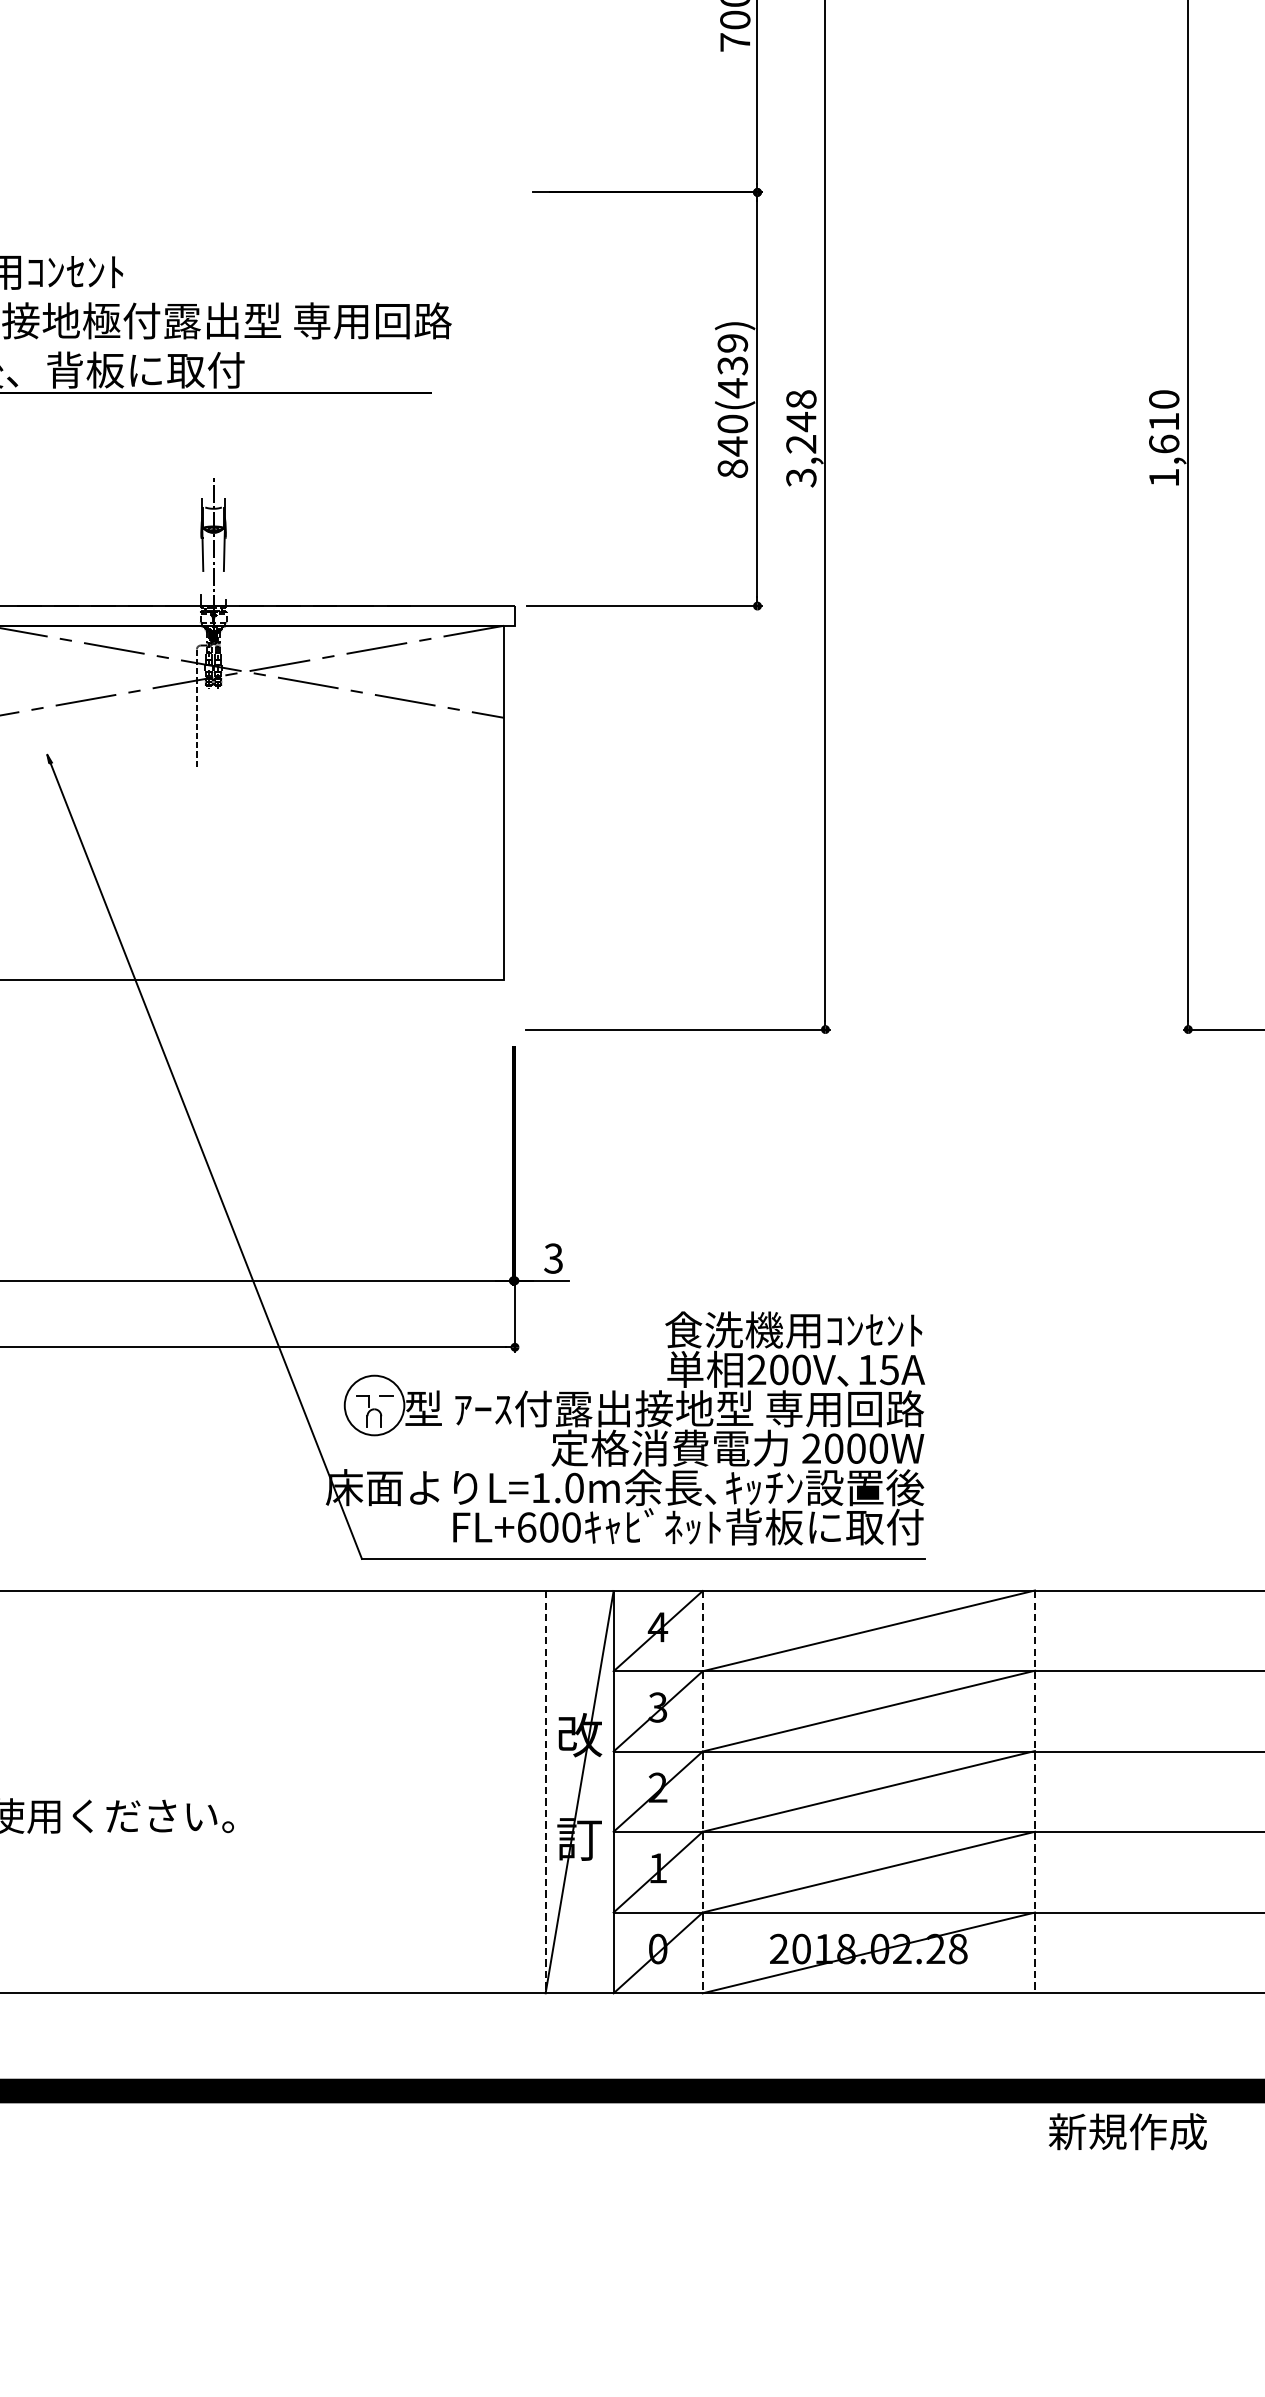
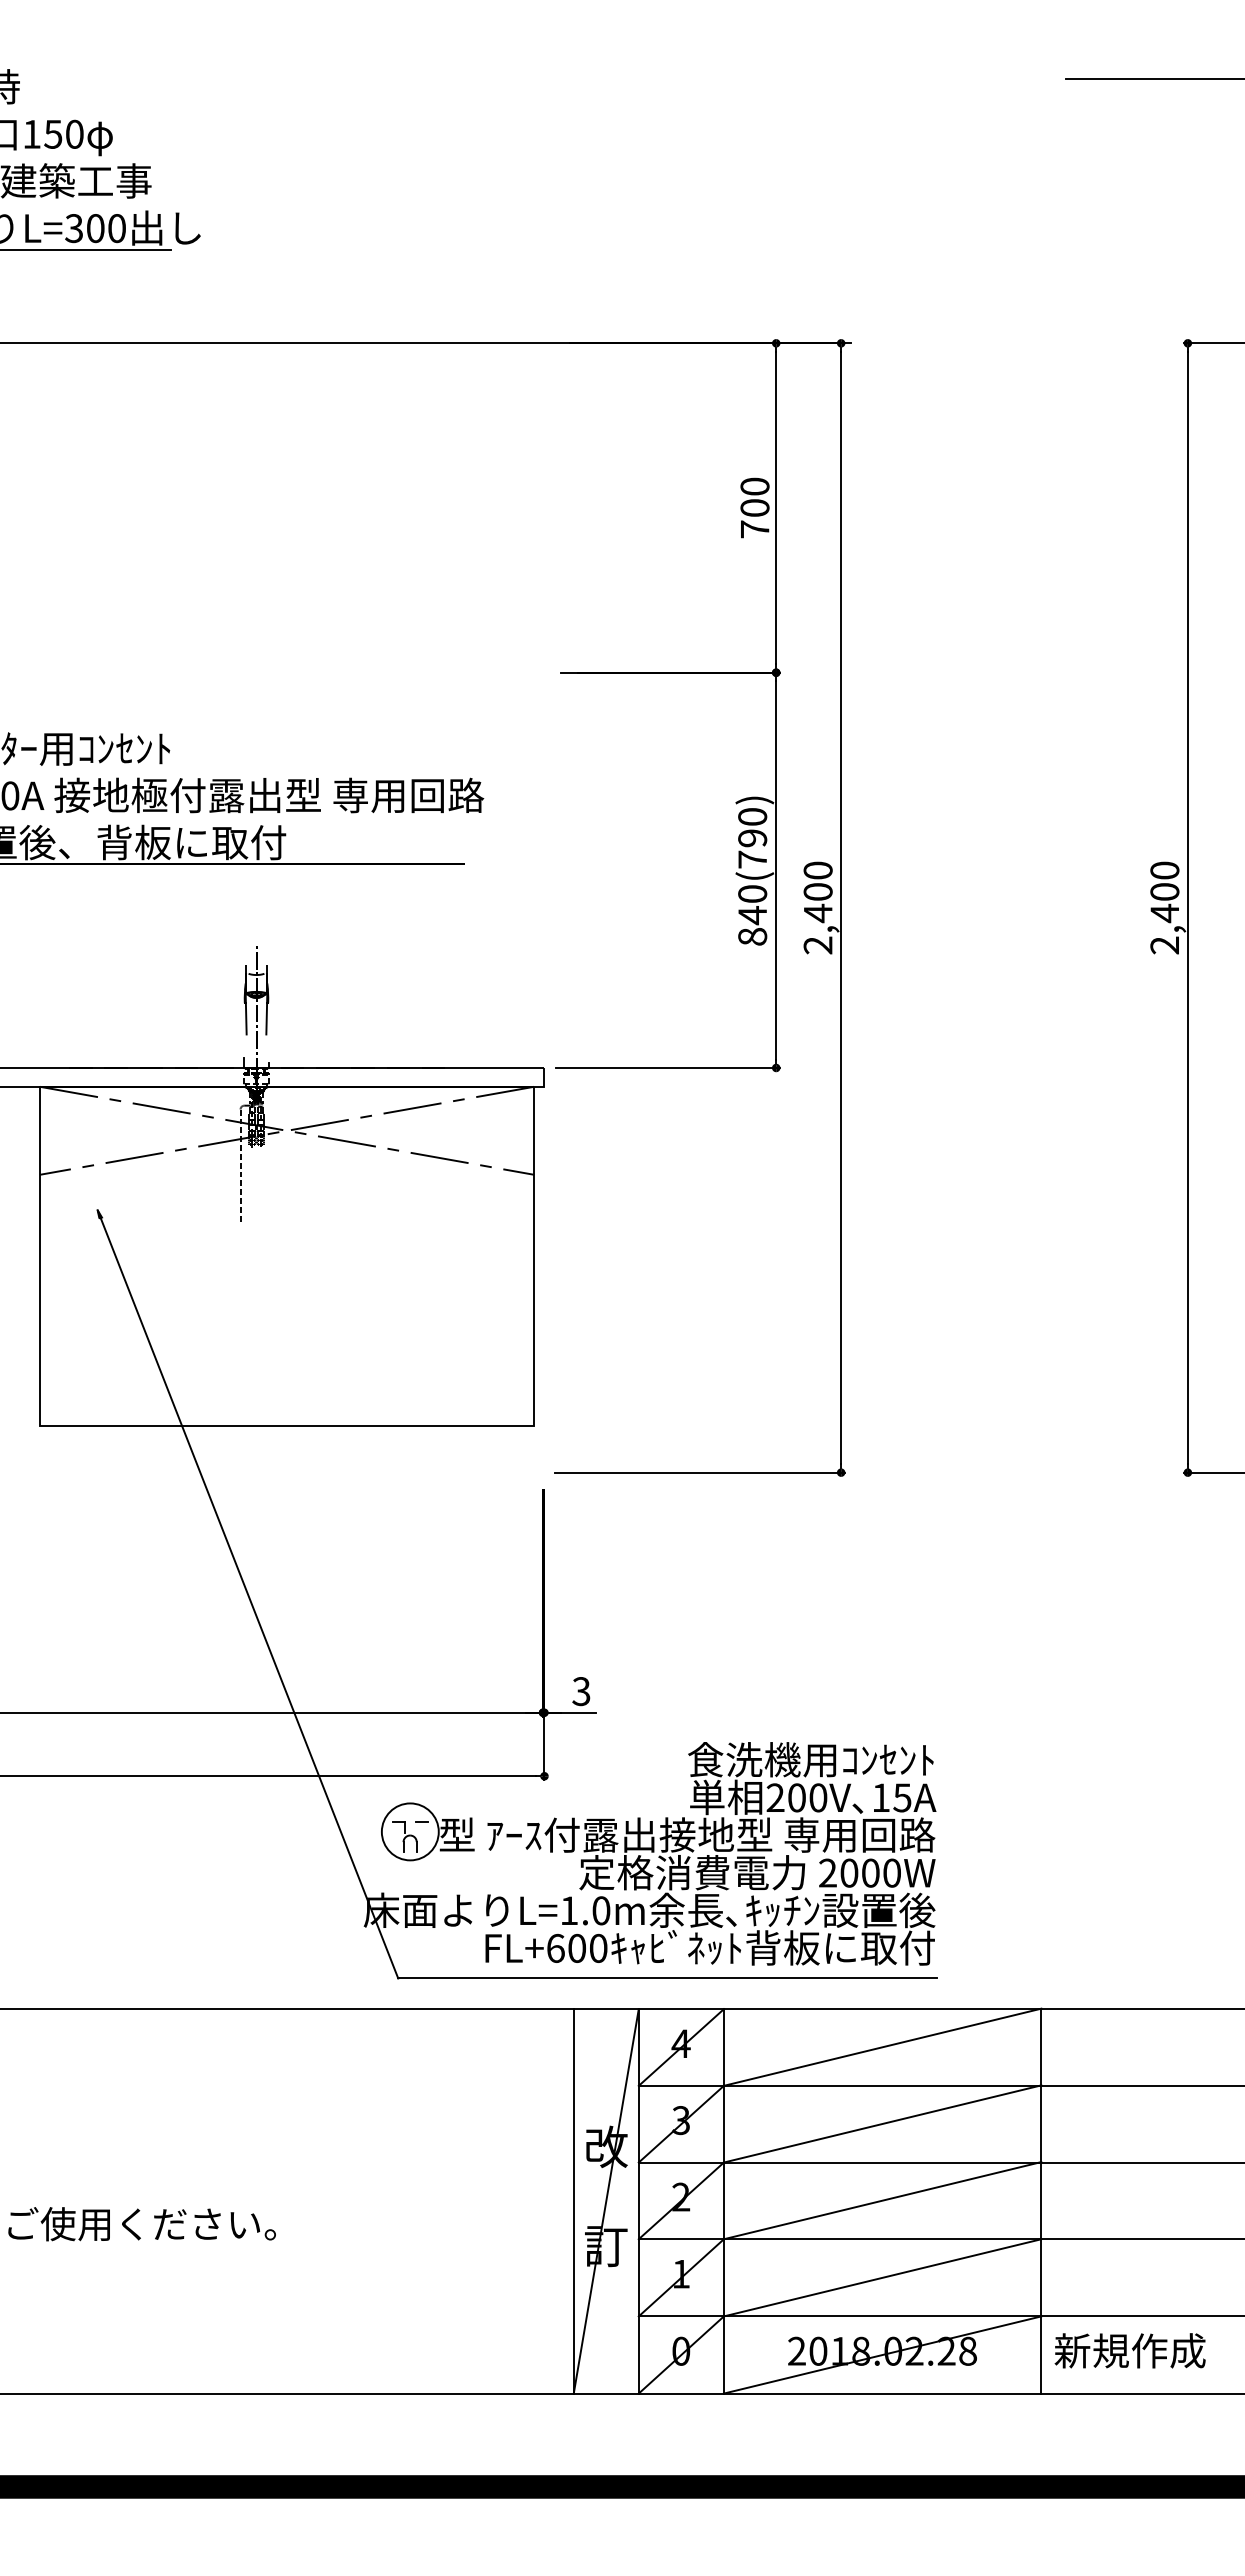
text: (732, 365) -> (752, 838), 840(439) -> 840(790)
text: (800, 438) -> (817, 907), 3,248 -> 2,400
text: (1163, 449) -> (1164, 918), 1,610 -> 2,400
line: (545, 1792) -> (573, 2201), dashed -> solid
line: (702, 1792) -> (723, 2201), dashed -> solid
line: (1035, 1792) -> (1041, 2201), dashed -> solid
text: (1127, 2131) -> (1129, 2350), moved

